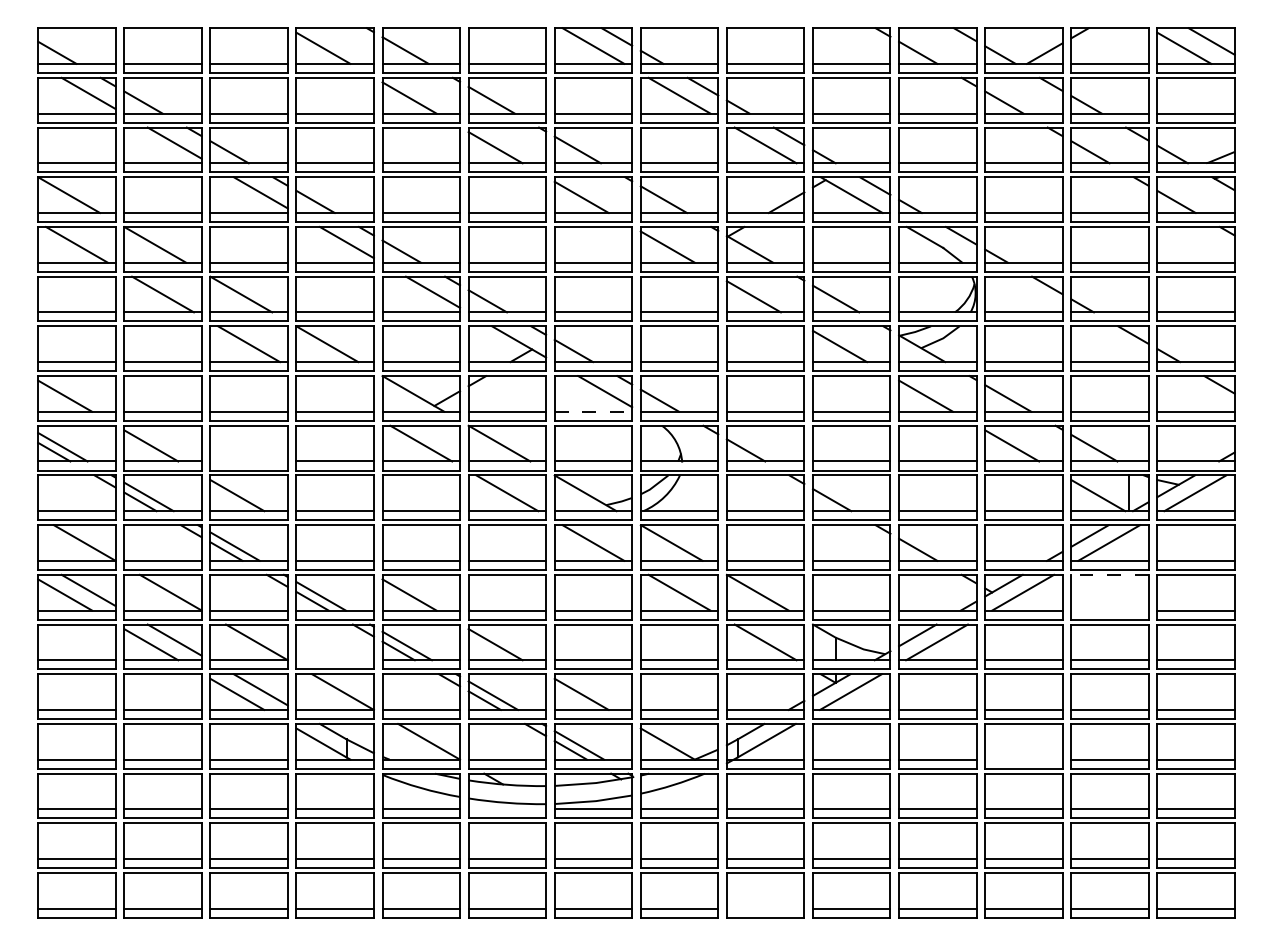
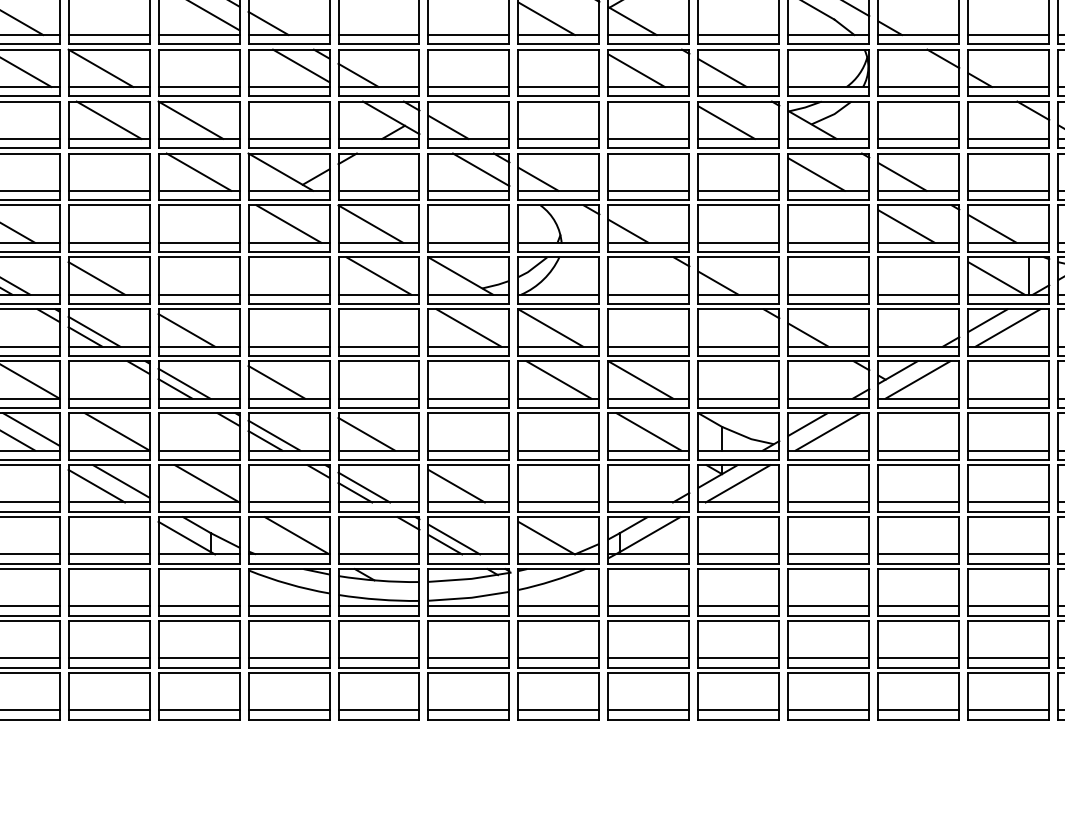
line: (335, 393) -> (199, 171), added
line: (593, 411) -> (468, 190), dashed -> solid
line: (248, 461) -> (108, 242), added
line: (323, 544) -> (186, 329), added
line: (1109, 574) -> (1008, 360), dashed -> solid
line: (1109, 610) -> (1008, 398), added
line: (334, 660) -> (198, 450), added
line: (1023, 759) -> (918, 554), added
line: (507, 809) -> (379, 606), added
line: (765, 908) -> (648, 709), added

